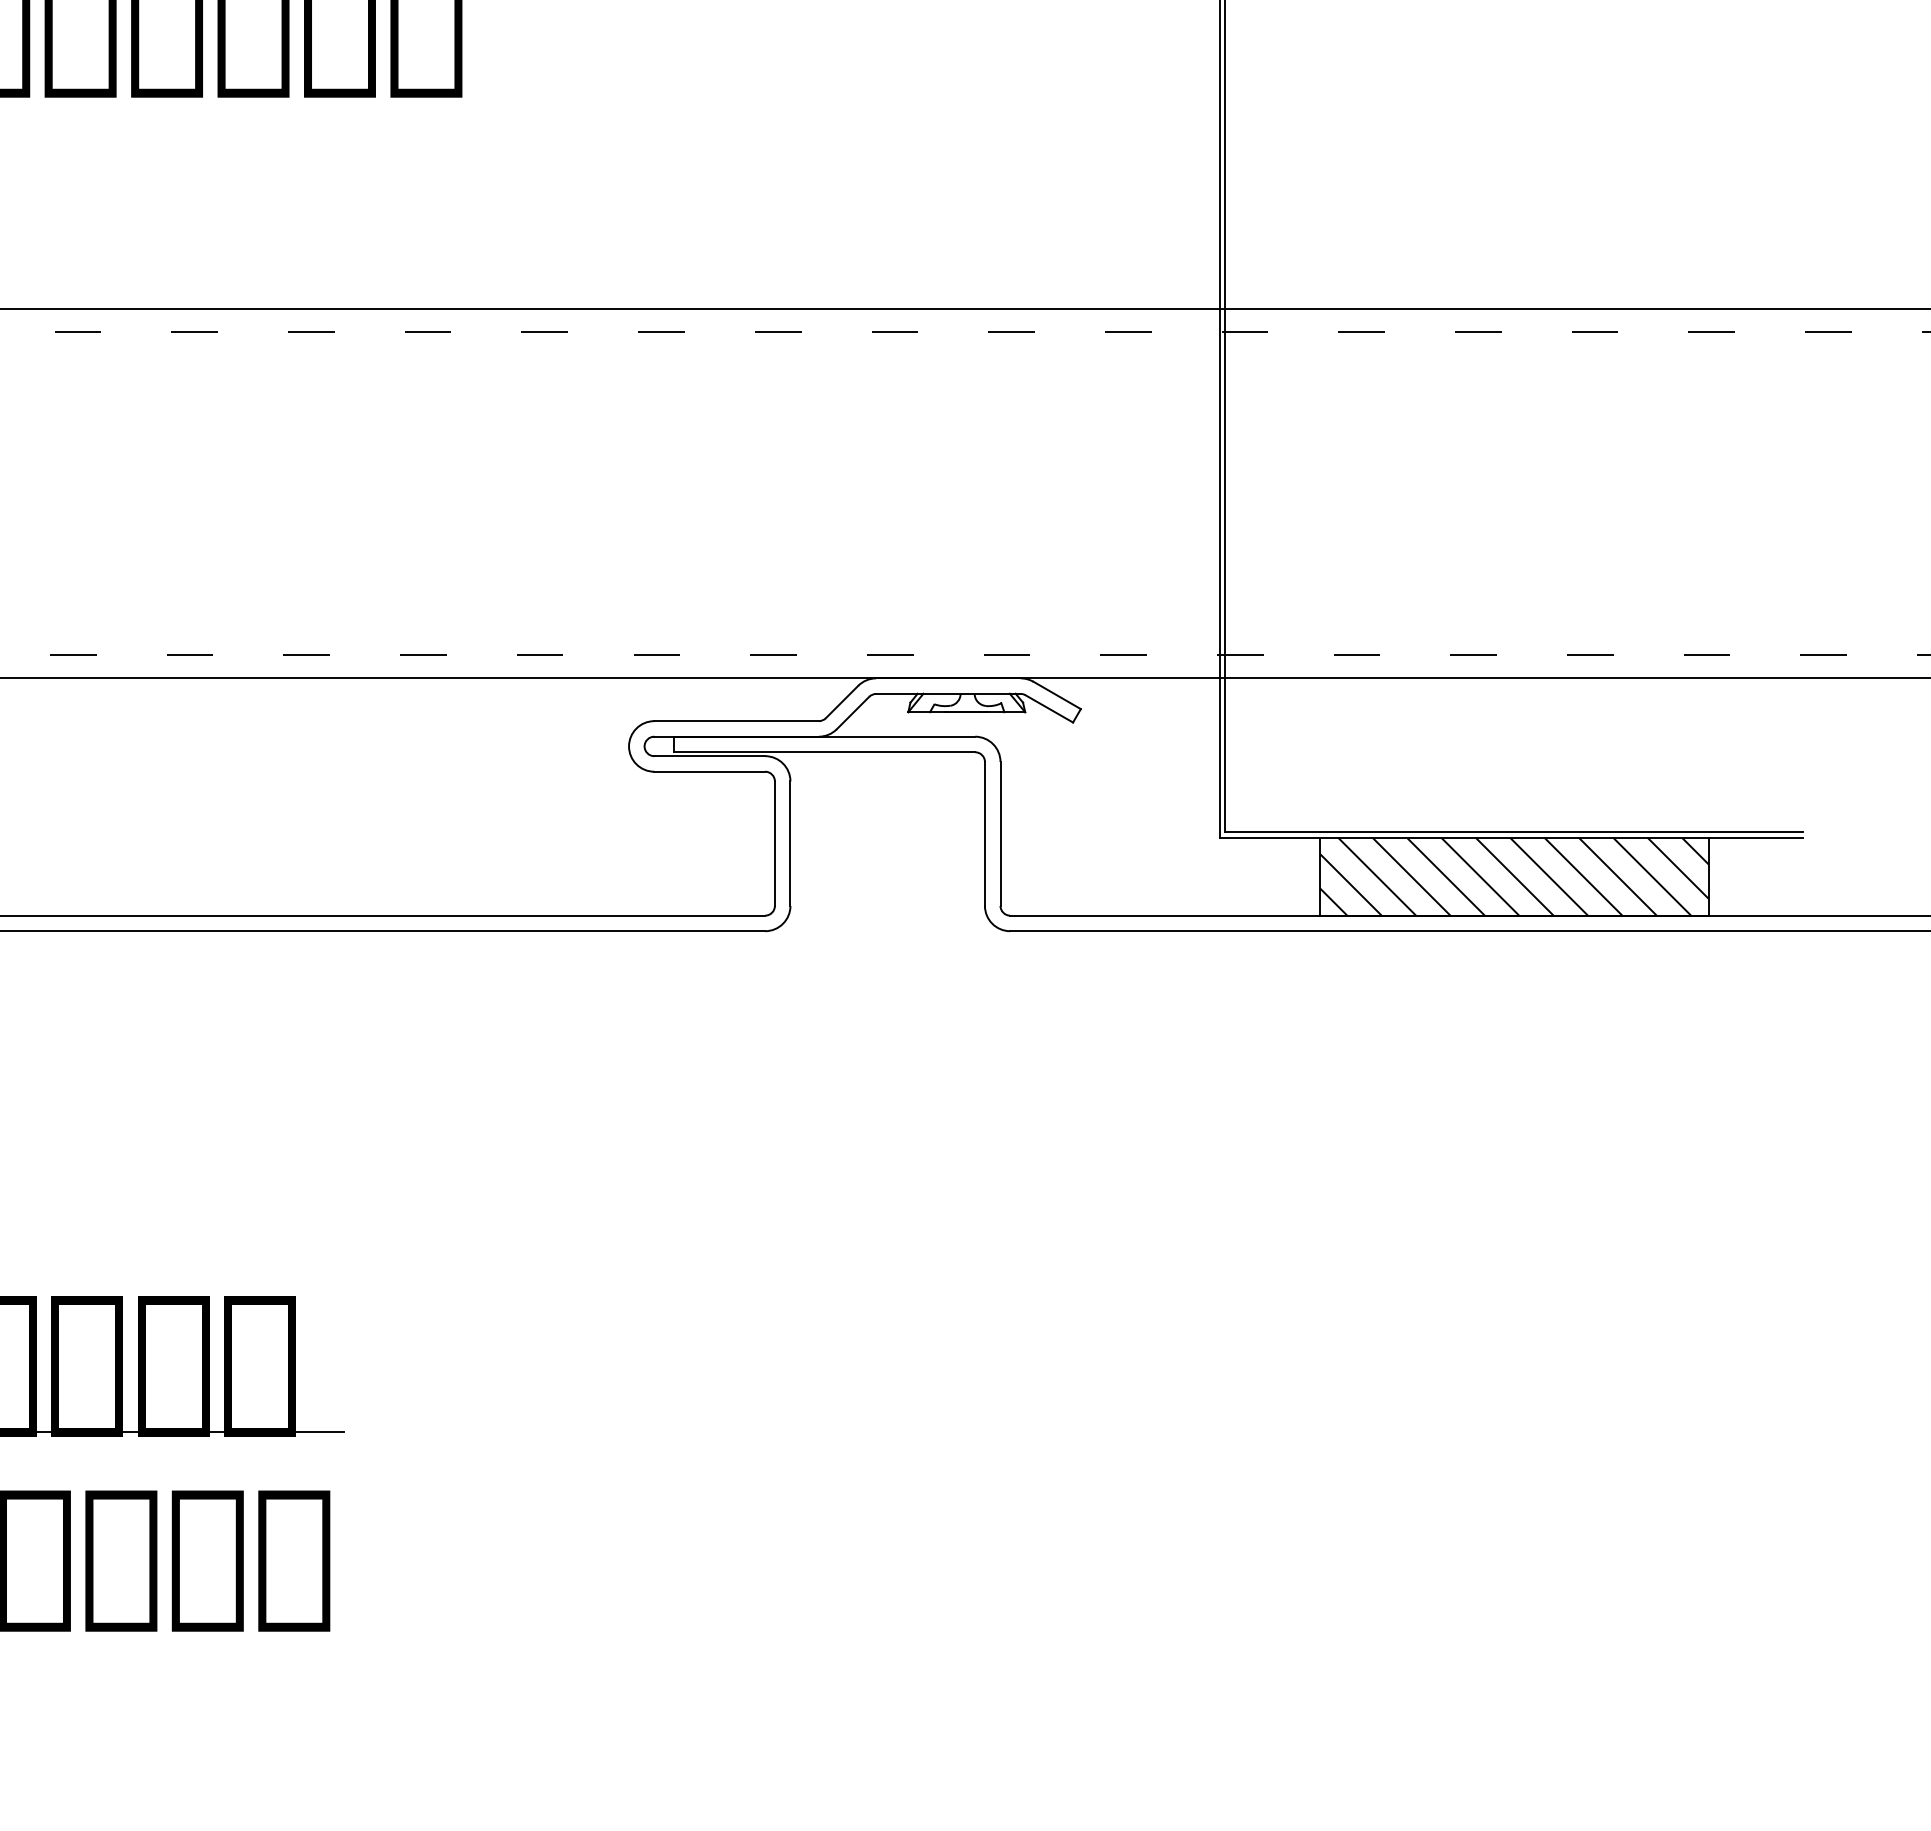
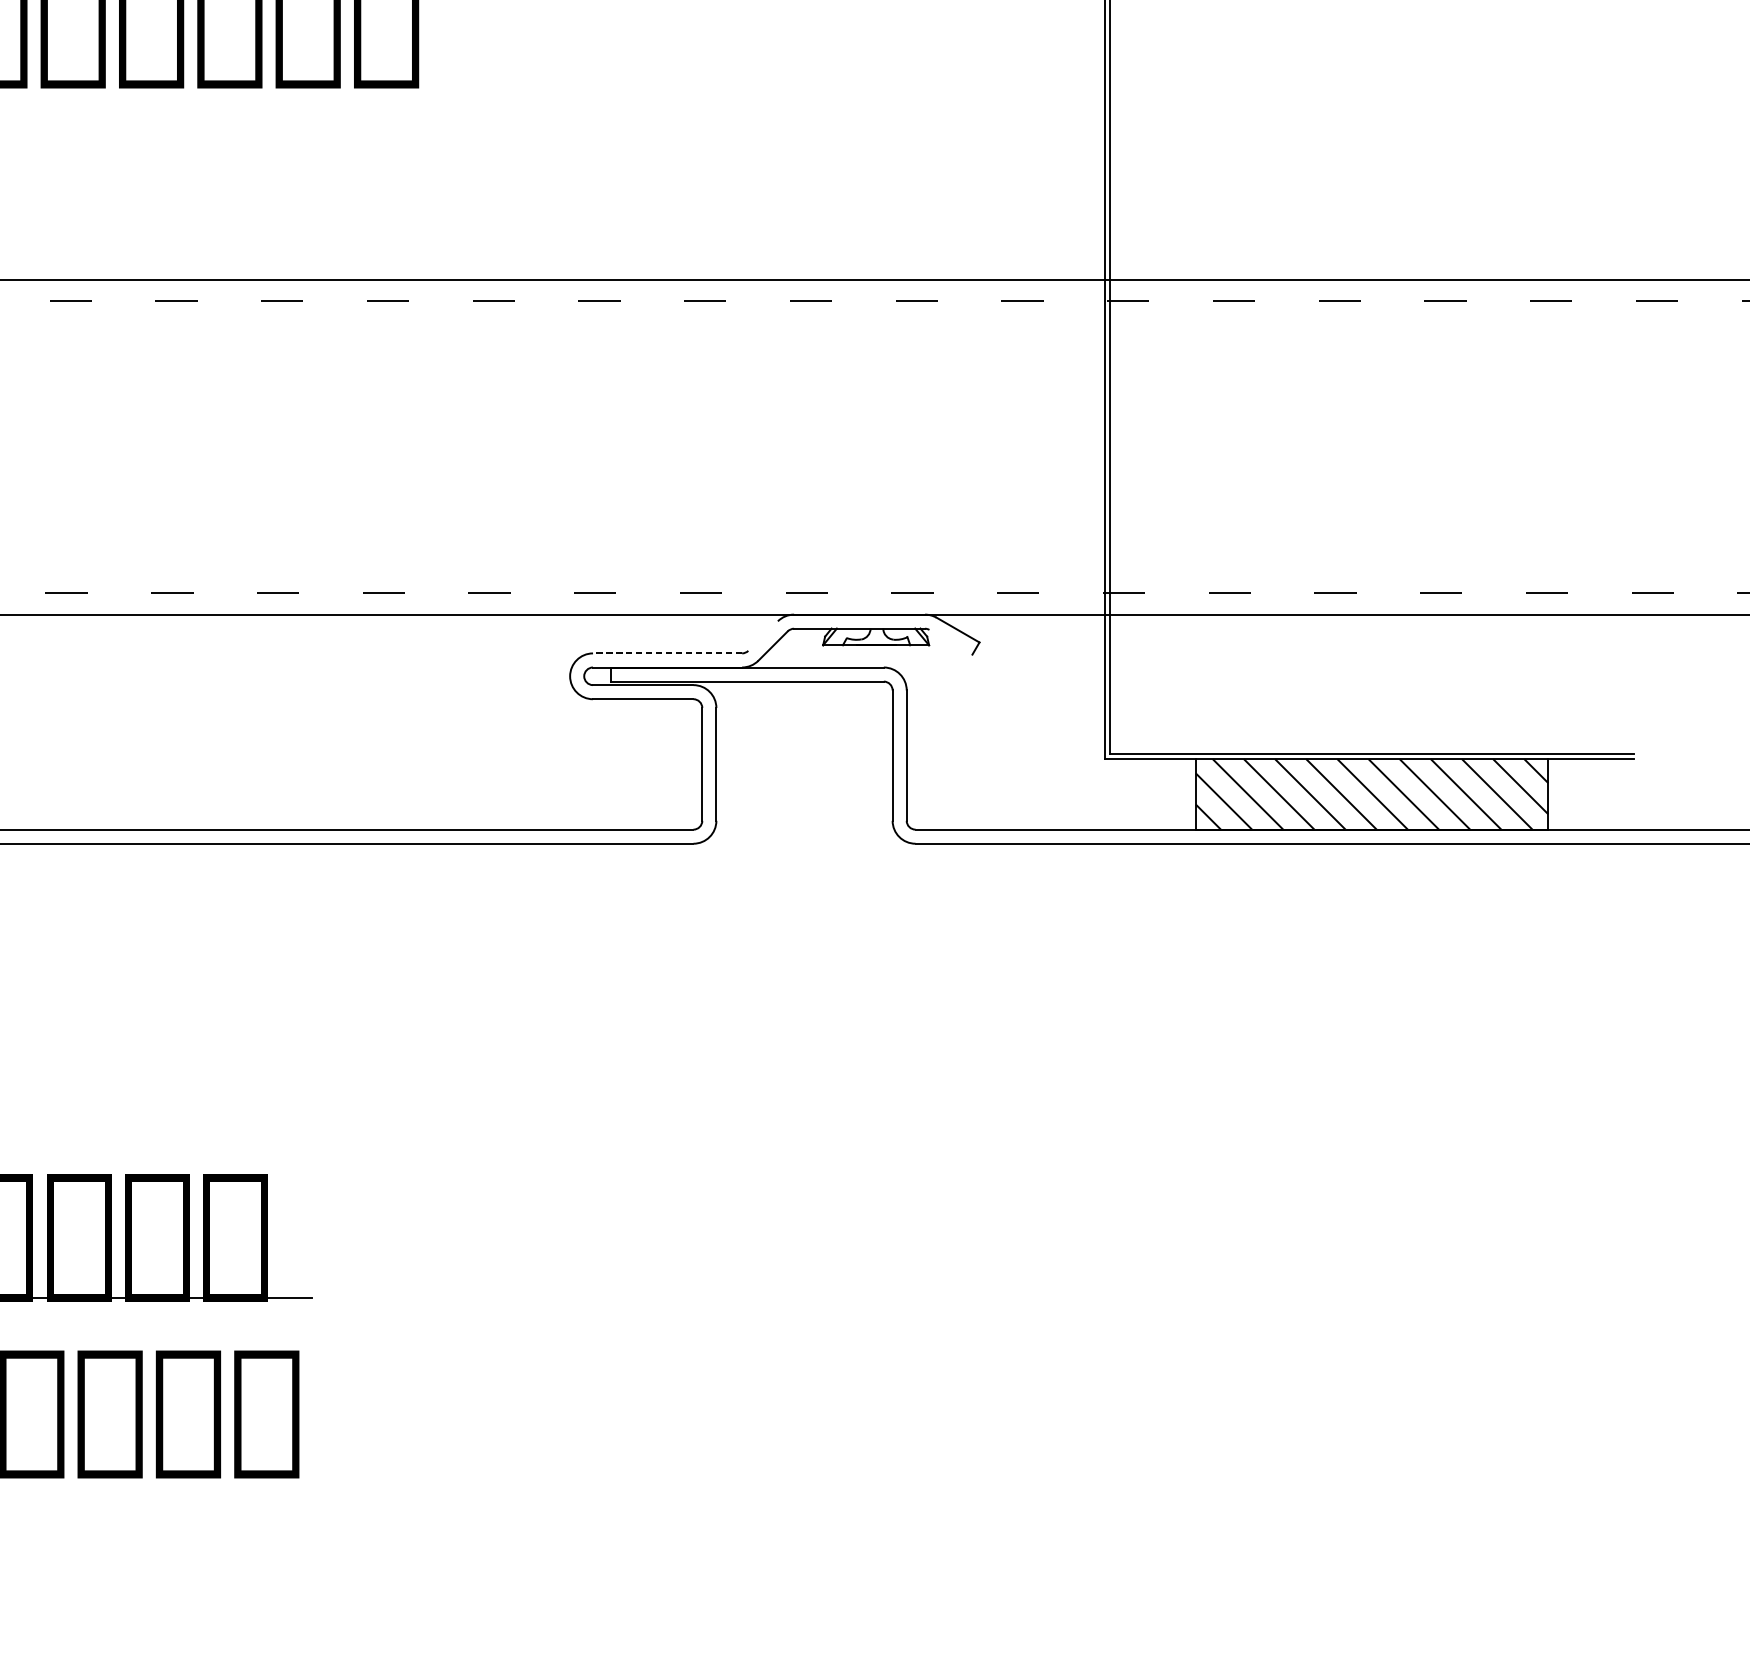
line: (841, 701) -> (762, 635), removed
line: (1049, 708) -> (951, 641), removed
line: (736, 721) -> (667, 653), solid -> dashed

